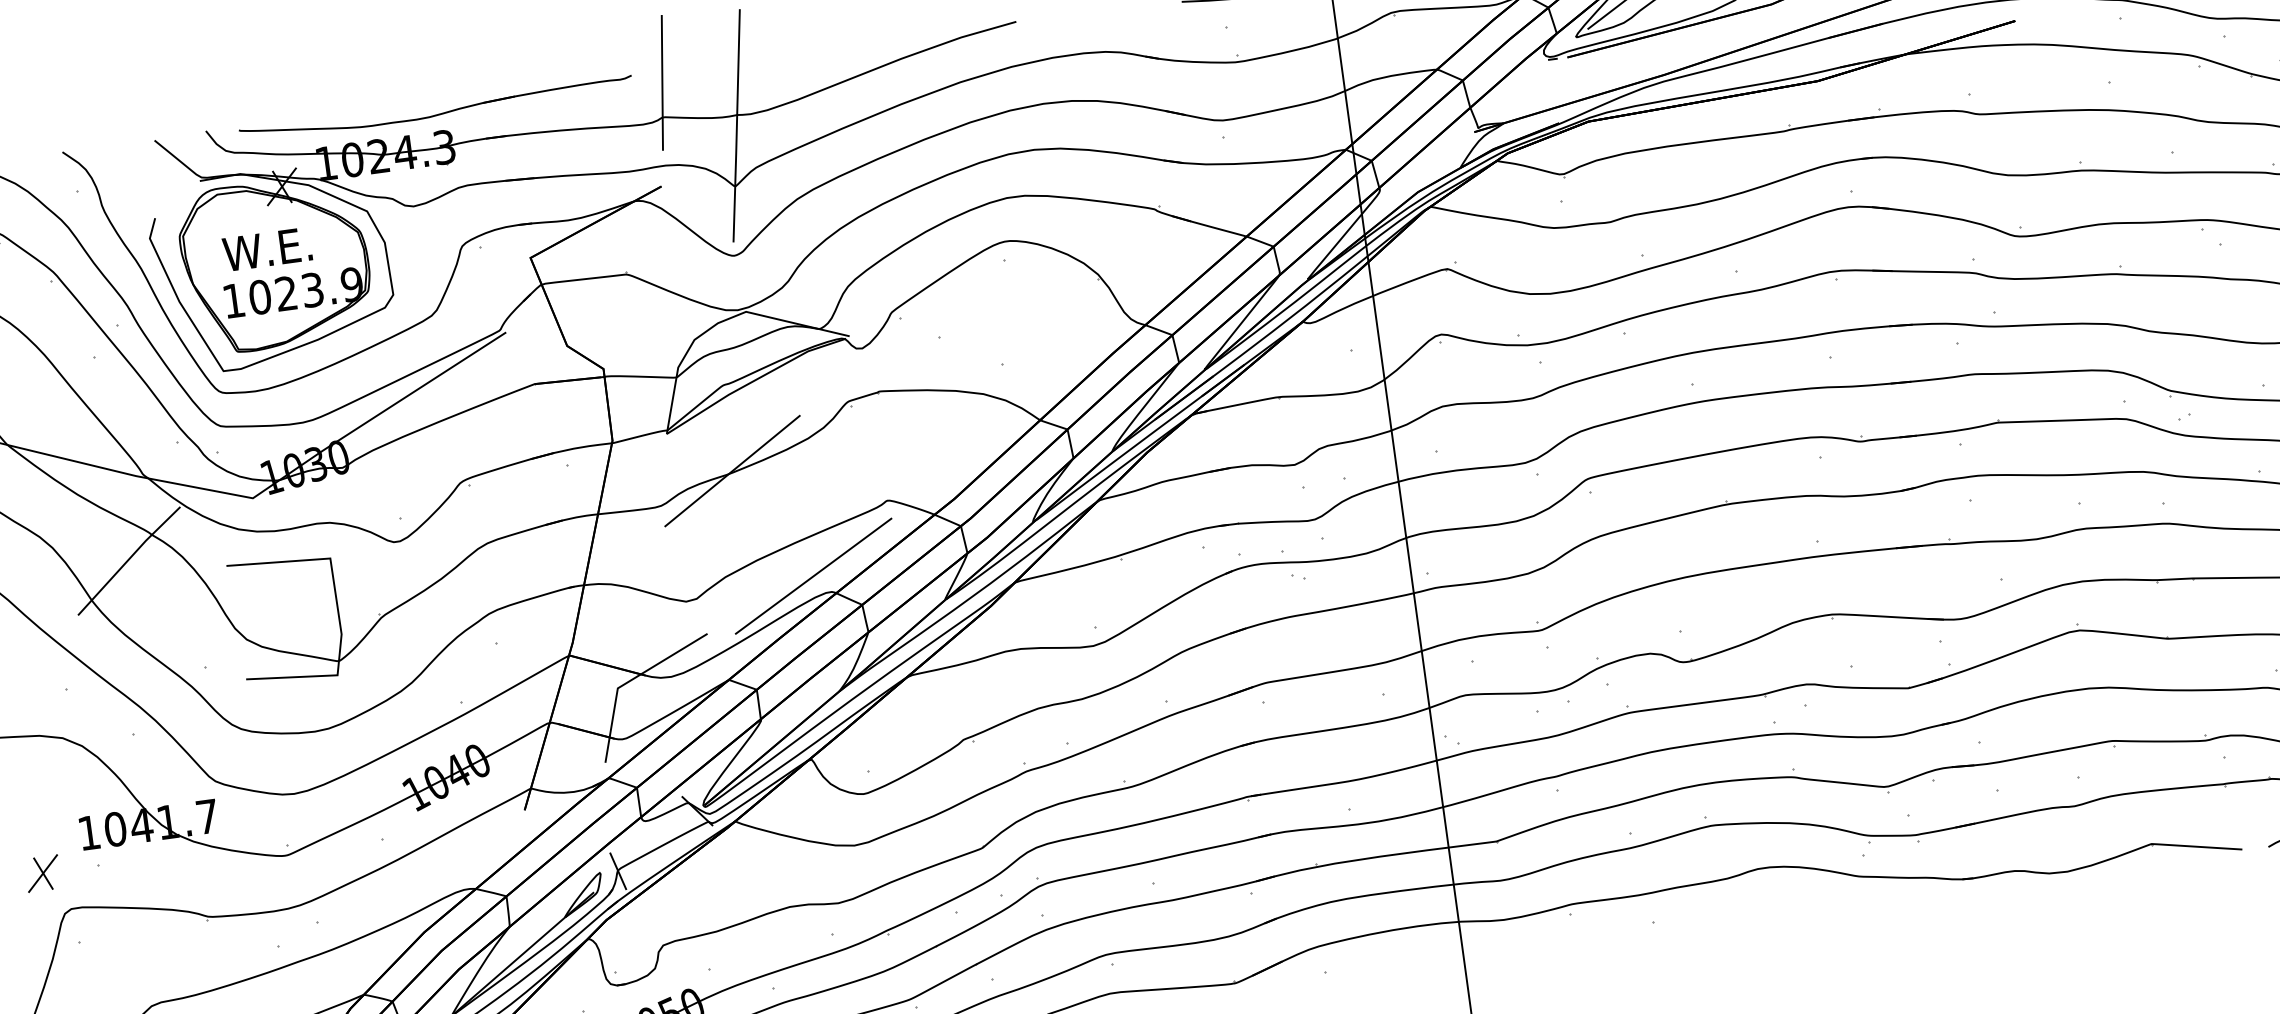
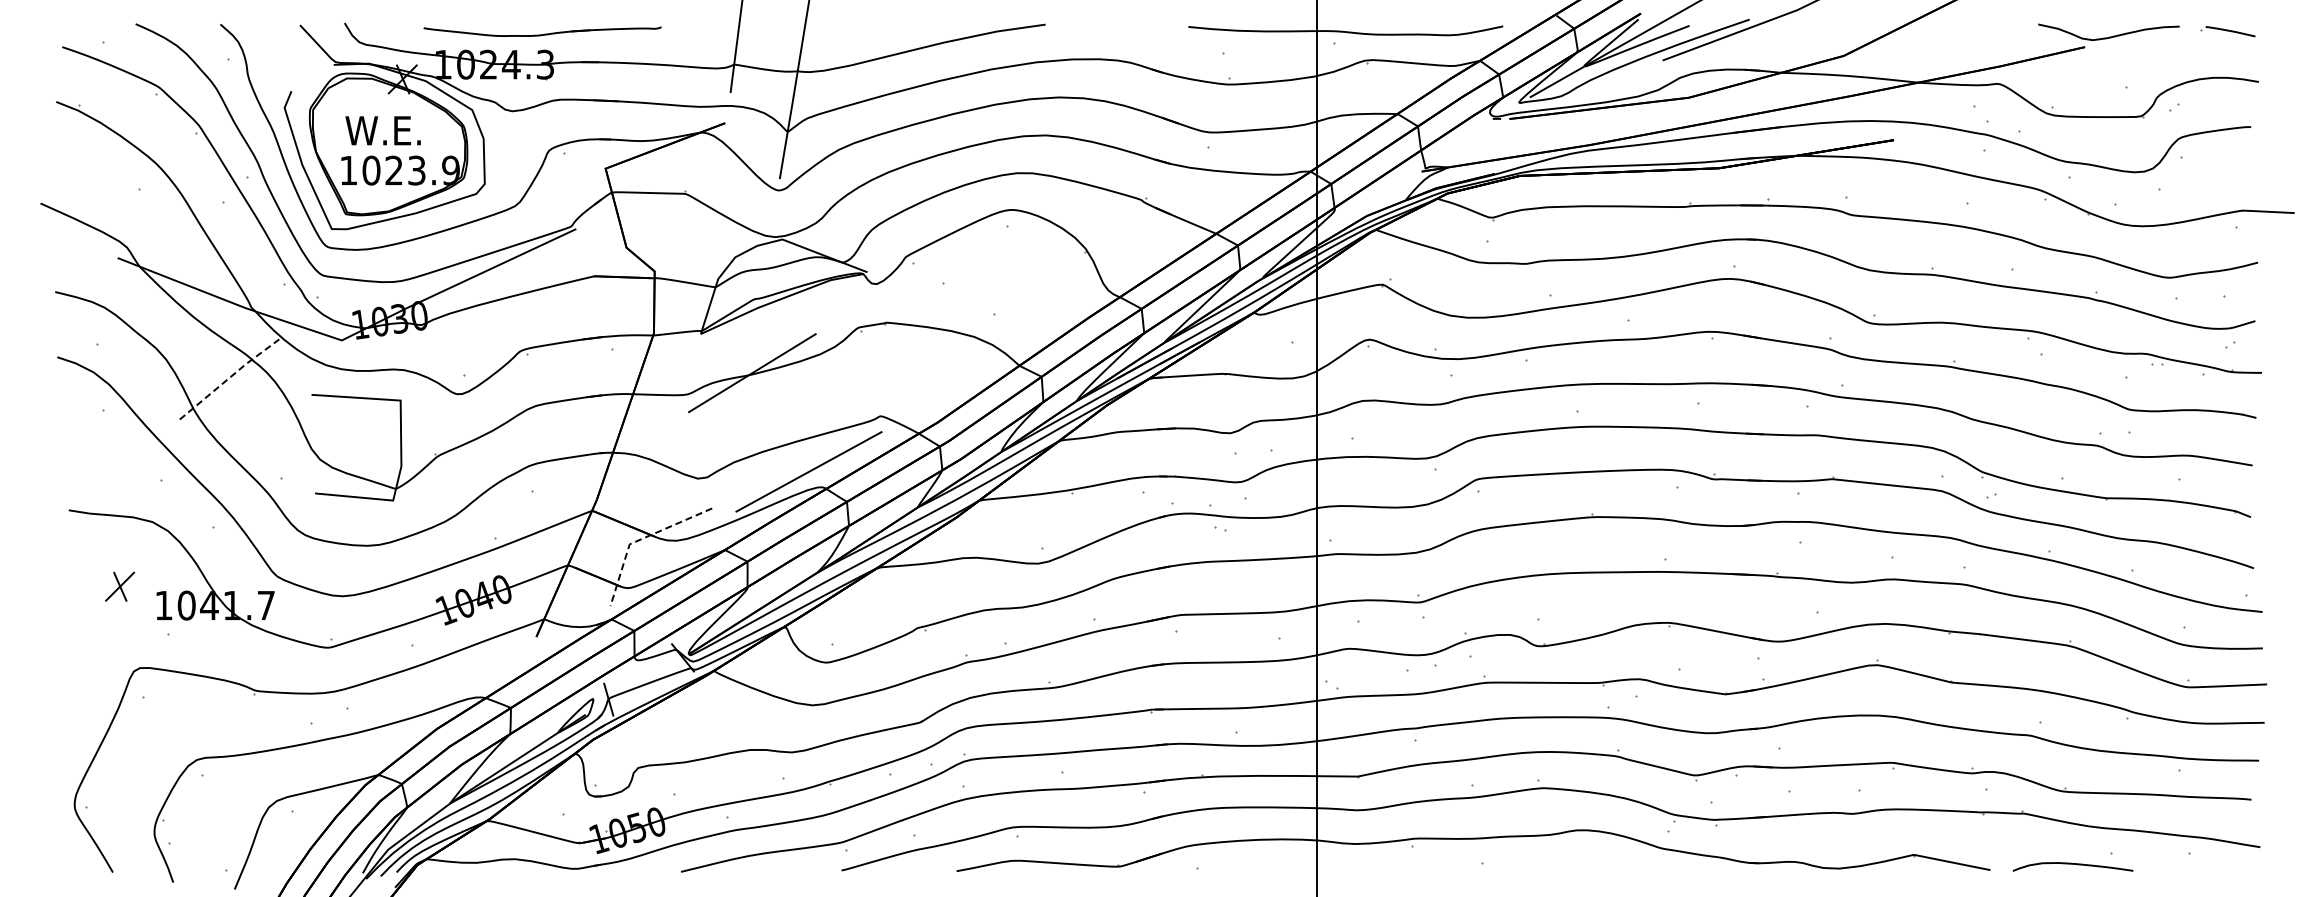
part: (435, 109) -> (542, 31), size x0.7
line: (129, 560) -> (229, 378), solid -> dashed
line: (629, 681) -> (640, 539), solid -> dashed
part: (43, 873) -> (120, 586), moved

